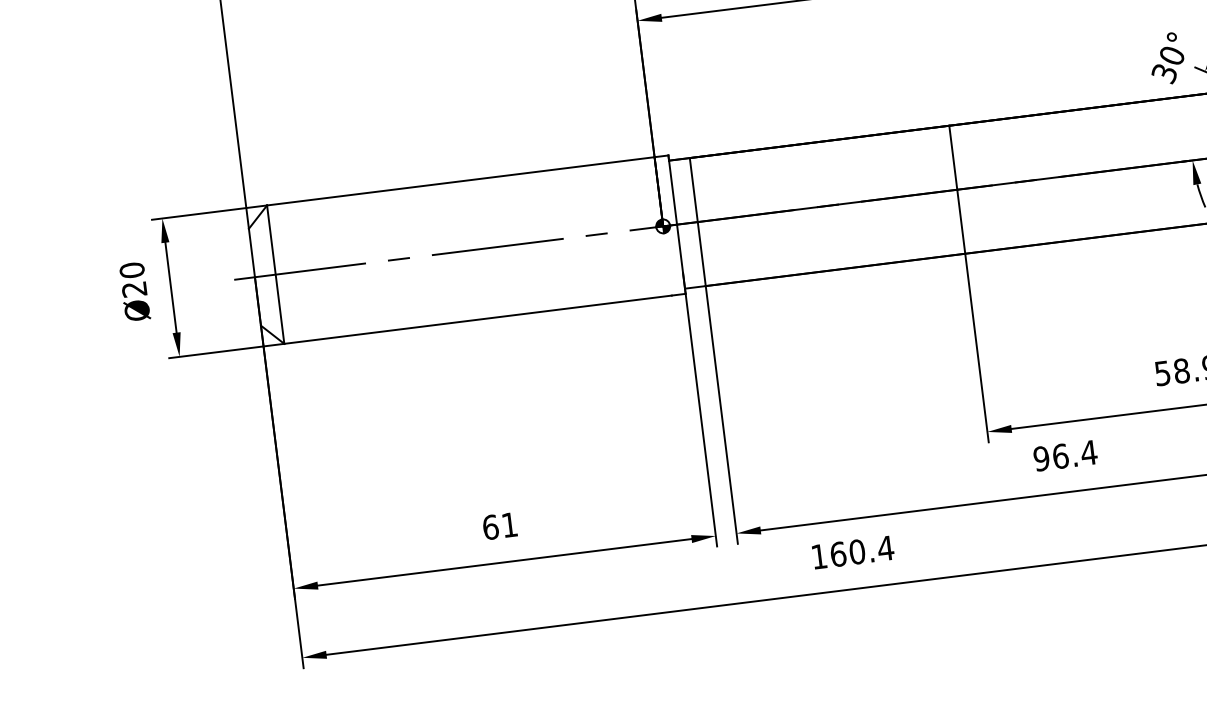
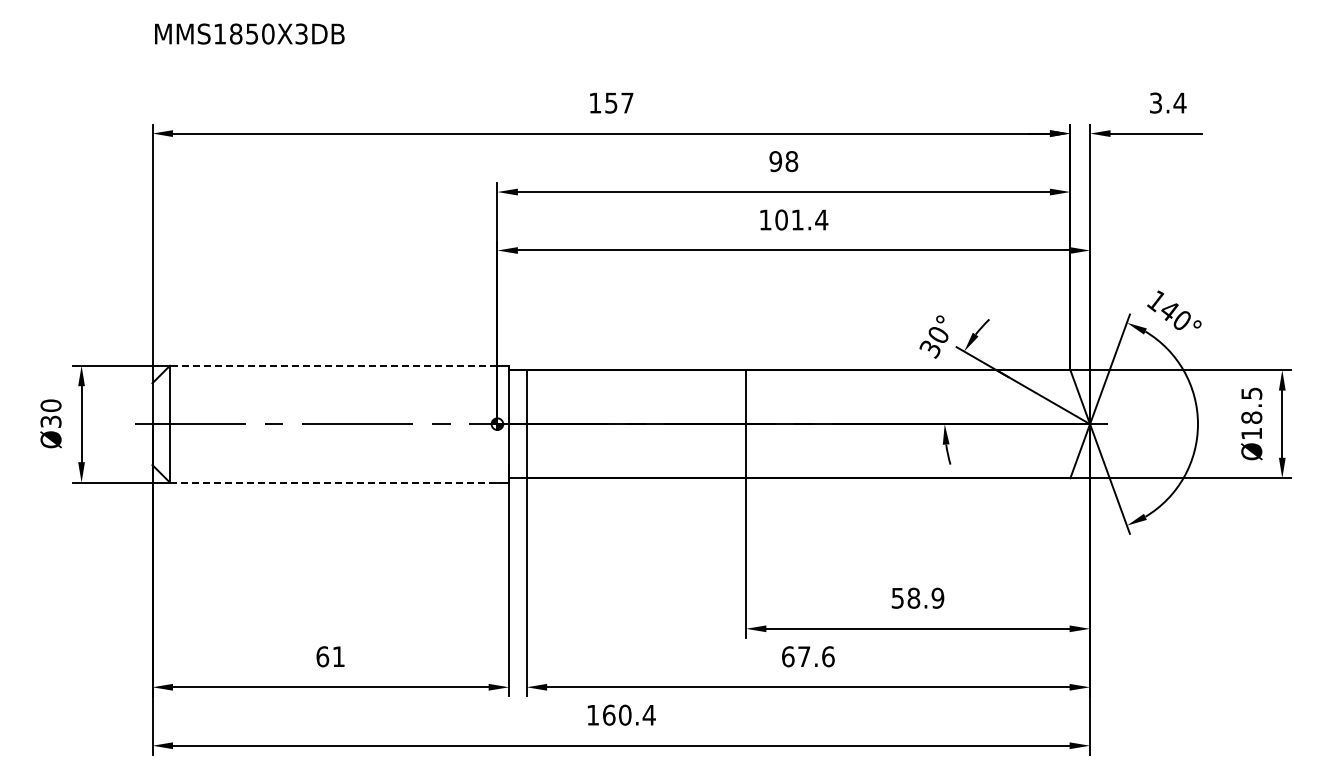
line: (460, 181) -> (333, 365), solid -> dashed
text: (133, 289) -> (50, 421), Ø20 -> Ø30
line: (477, 319) -> (333, 482), solid -> dashed
text: (1064, 455) -> (807, 656), 96.4 -> 67.6

